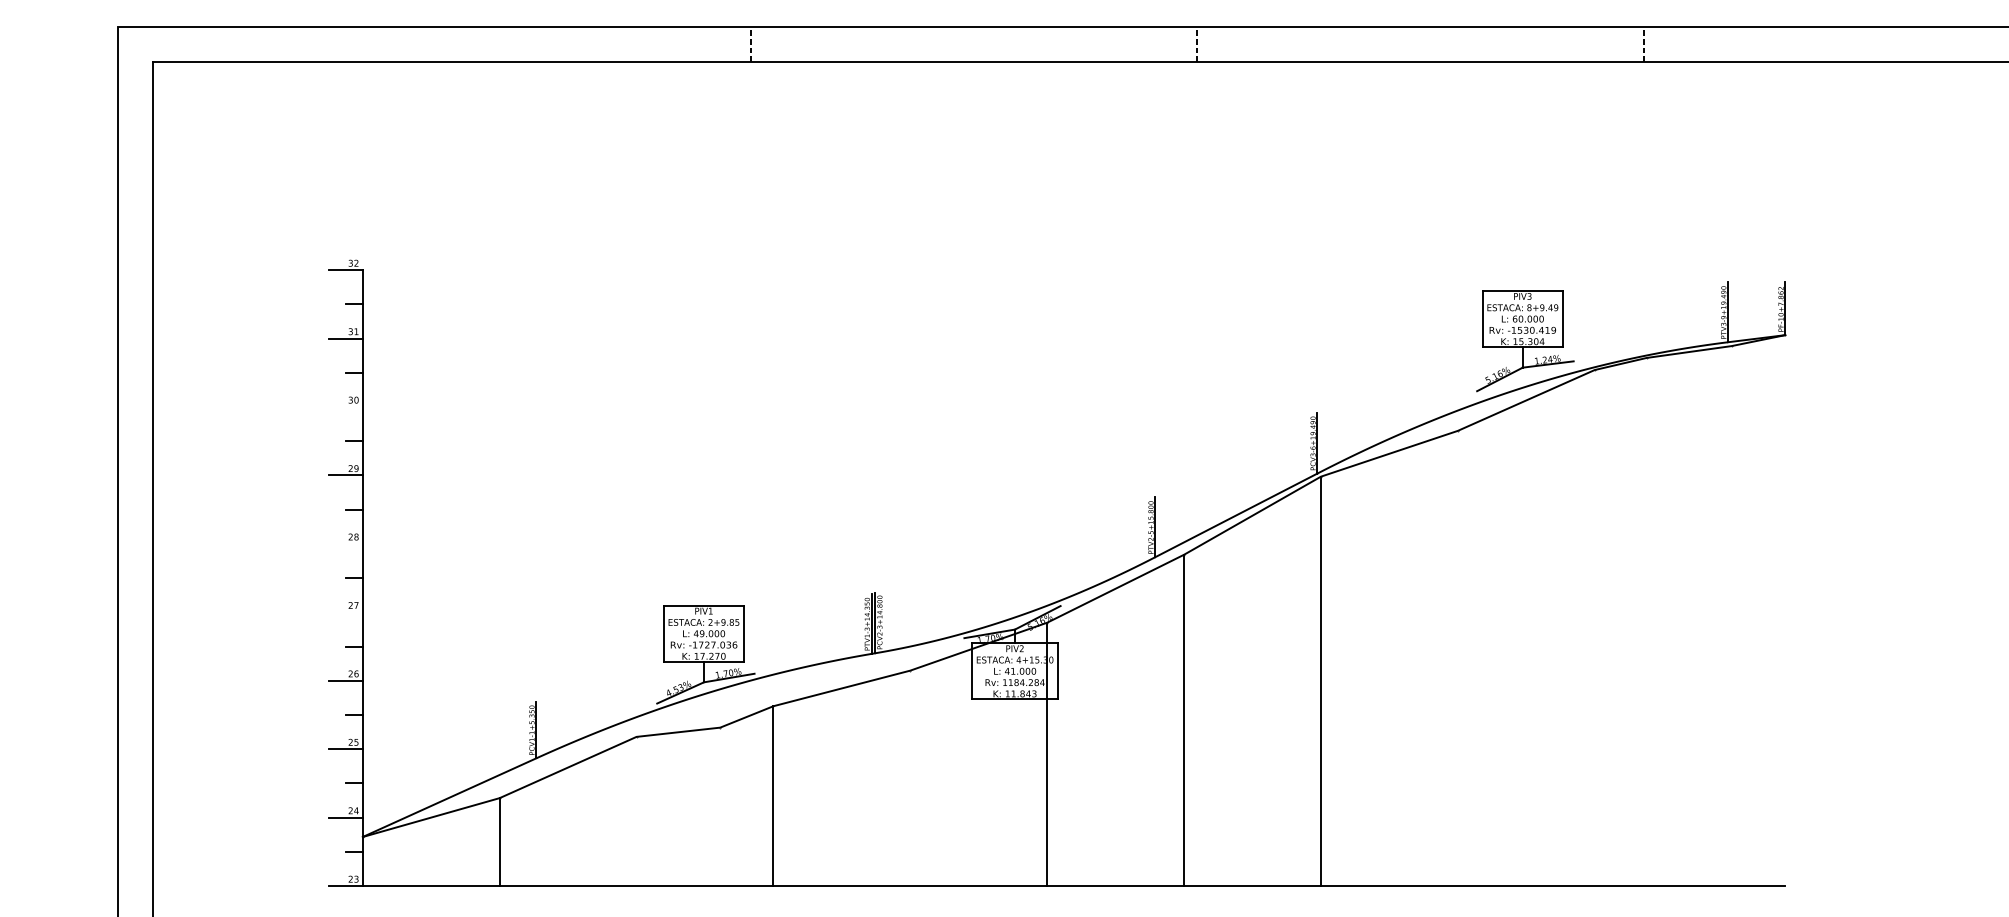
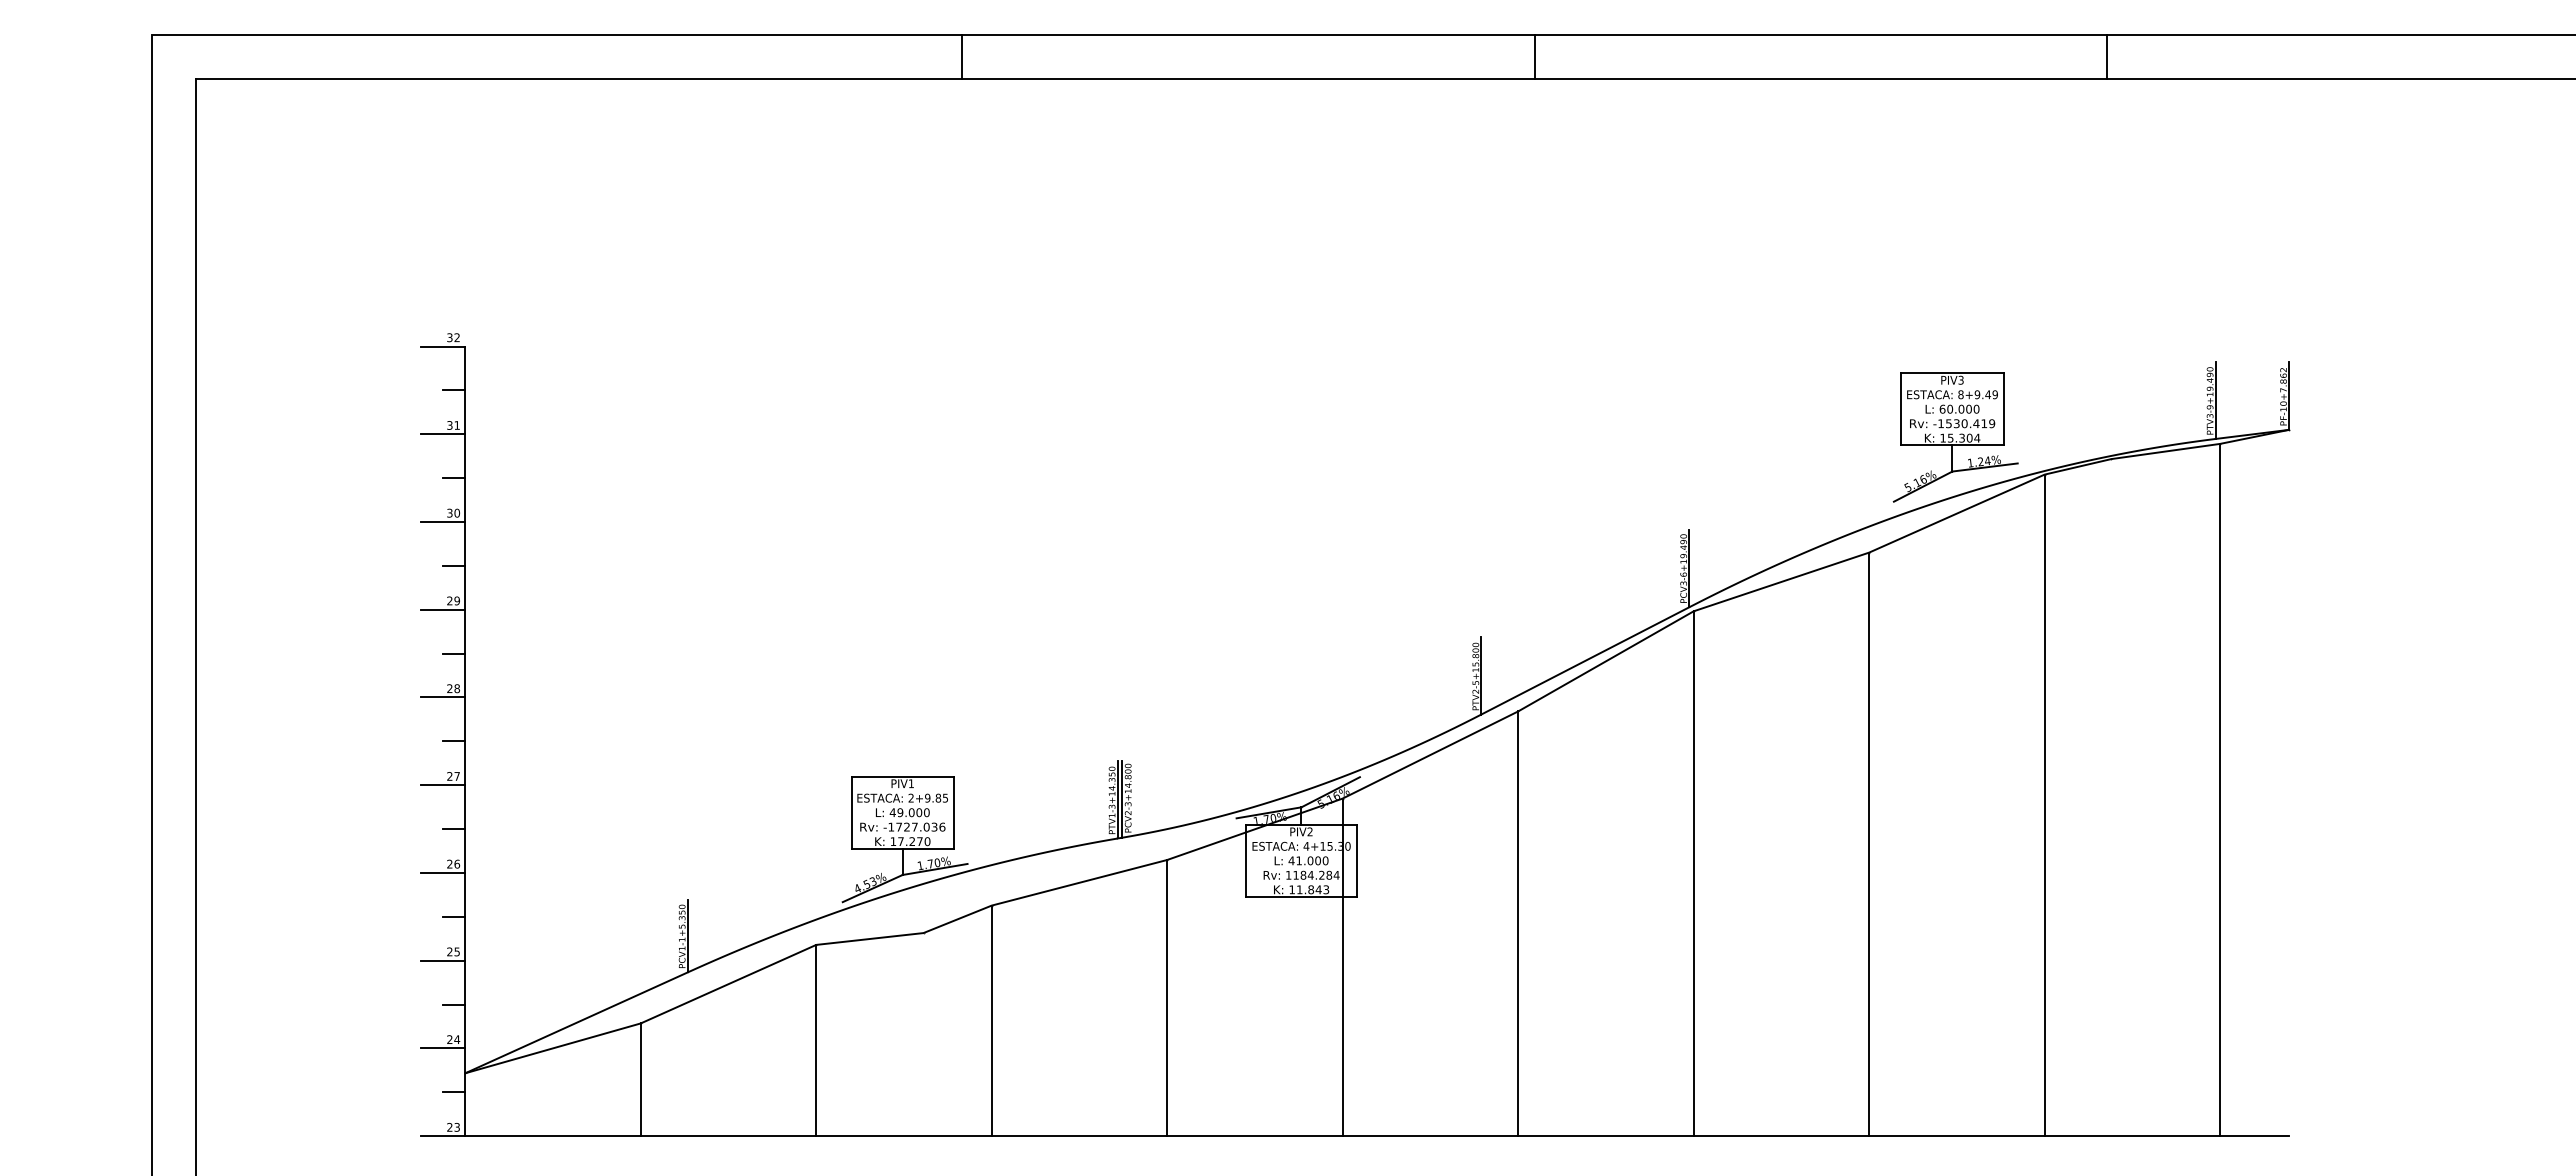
line: (750, 44) -> (962, 57), dashed -> solid
line: (1196, 44) -> (1534, 57), dashed -> solid
line: (1643, 44) -> (2107, 57), dashed -> solid
line: (345, 407) -> (443, 522), added
line: (345, 543) -> (443, 697), added
line: (345, 612) -> (443, 785), added
line: (1731, 615) -> (2220, 789), added
line: (1594, 628) -> (2044, 805), added
line: (1458, 658) -> (1869, 844), added
line: (910, 777) -> (1167, 997), added
line: (636, 811) -> (816, 1040), added

